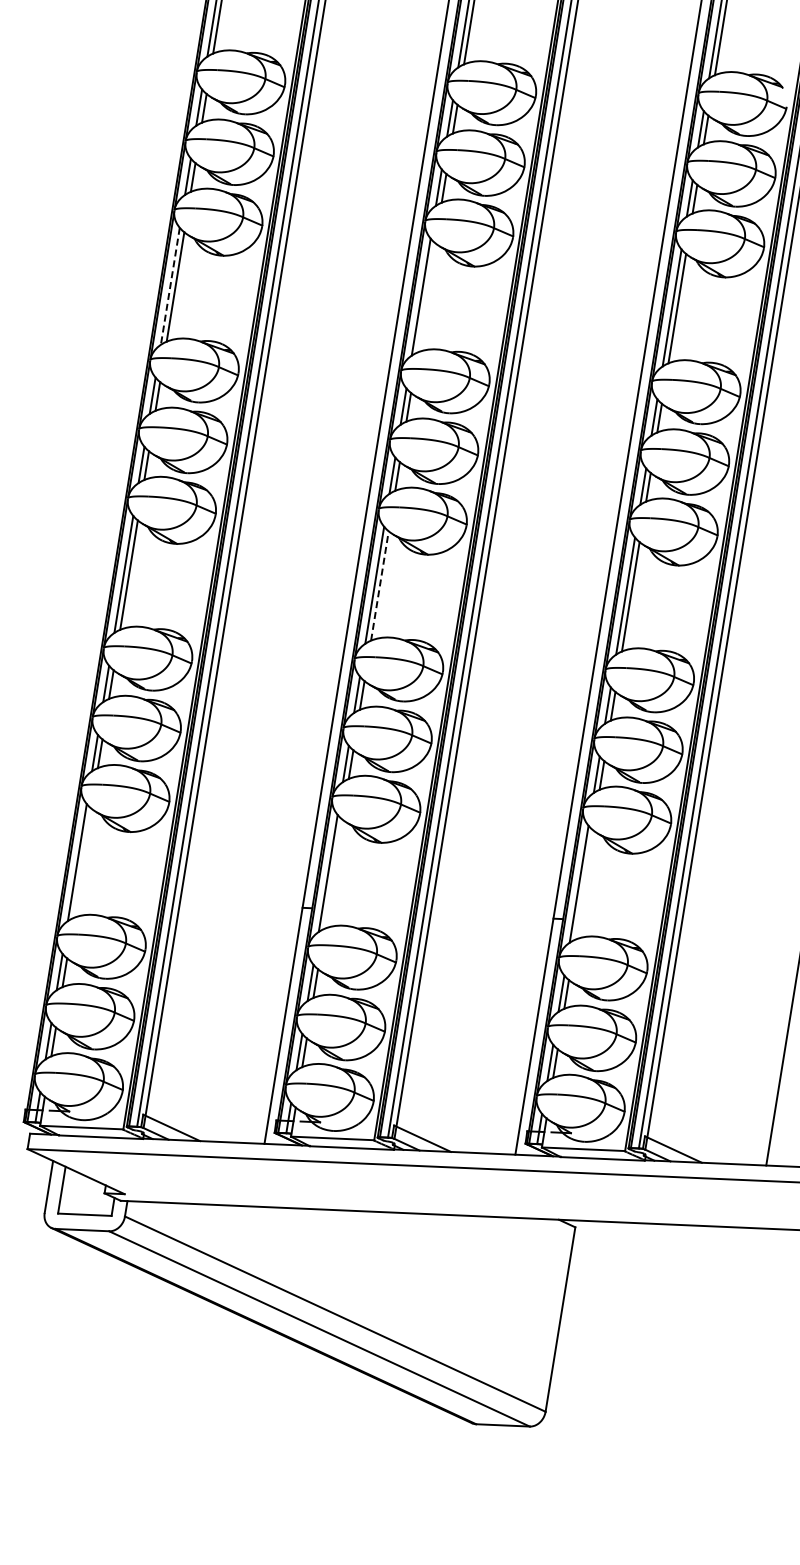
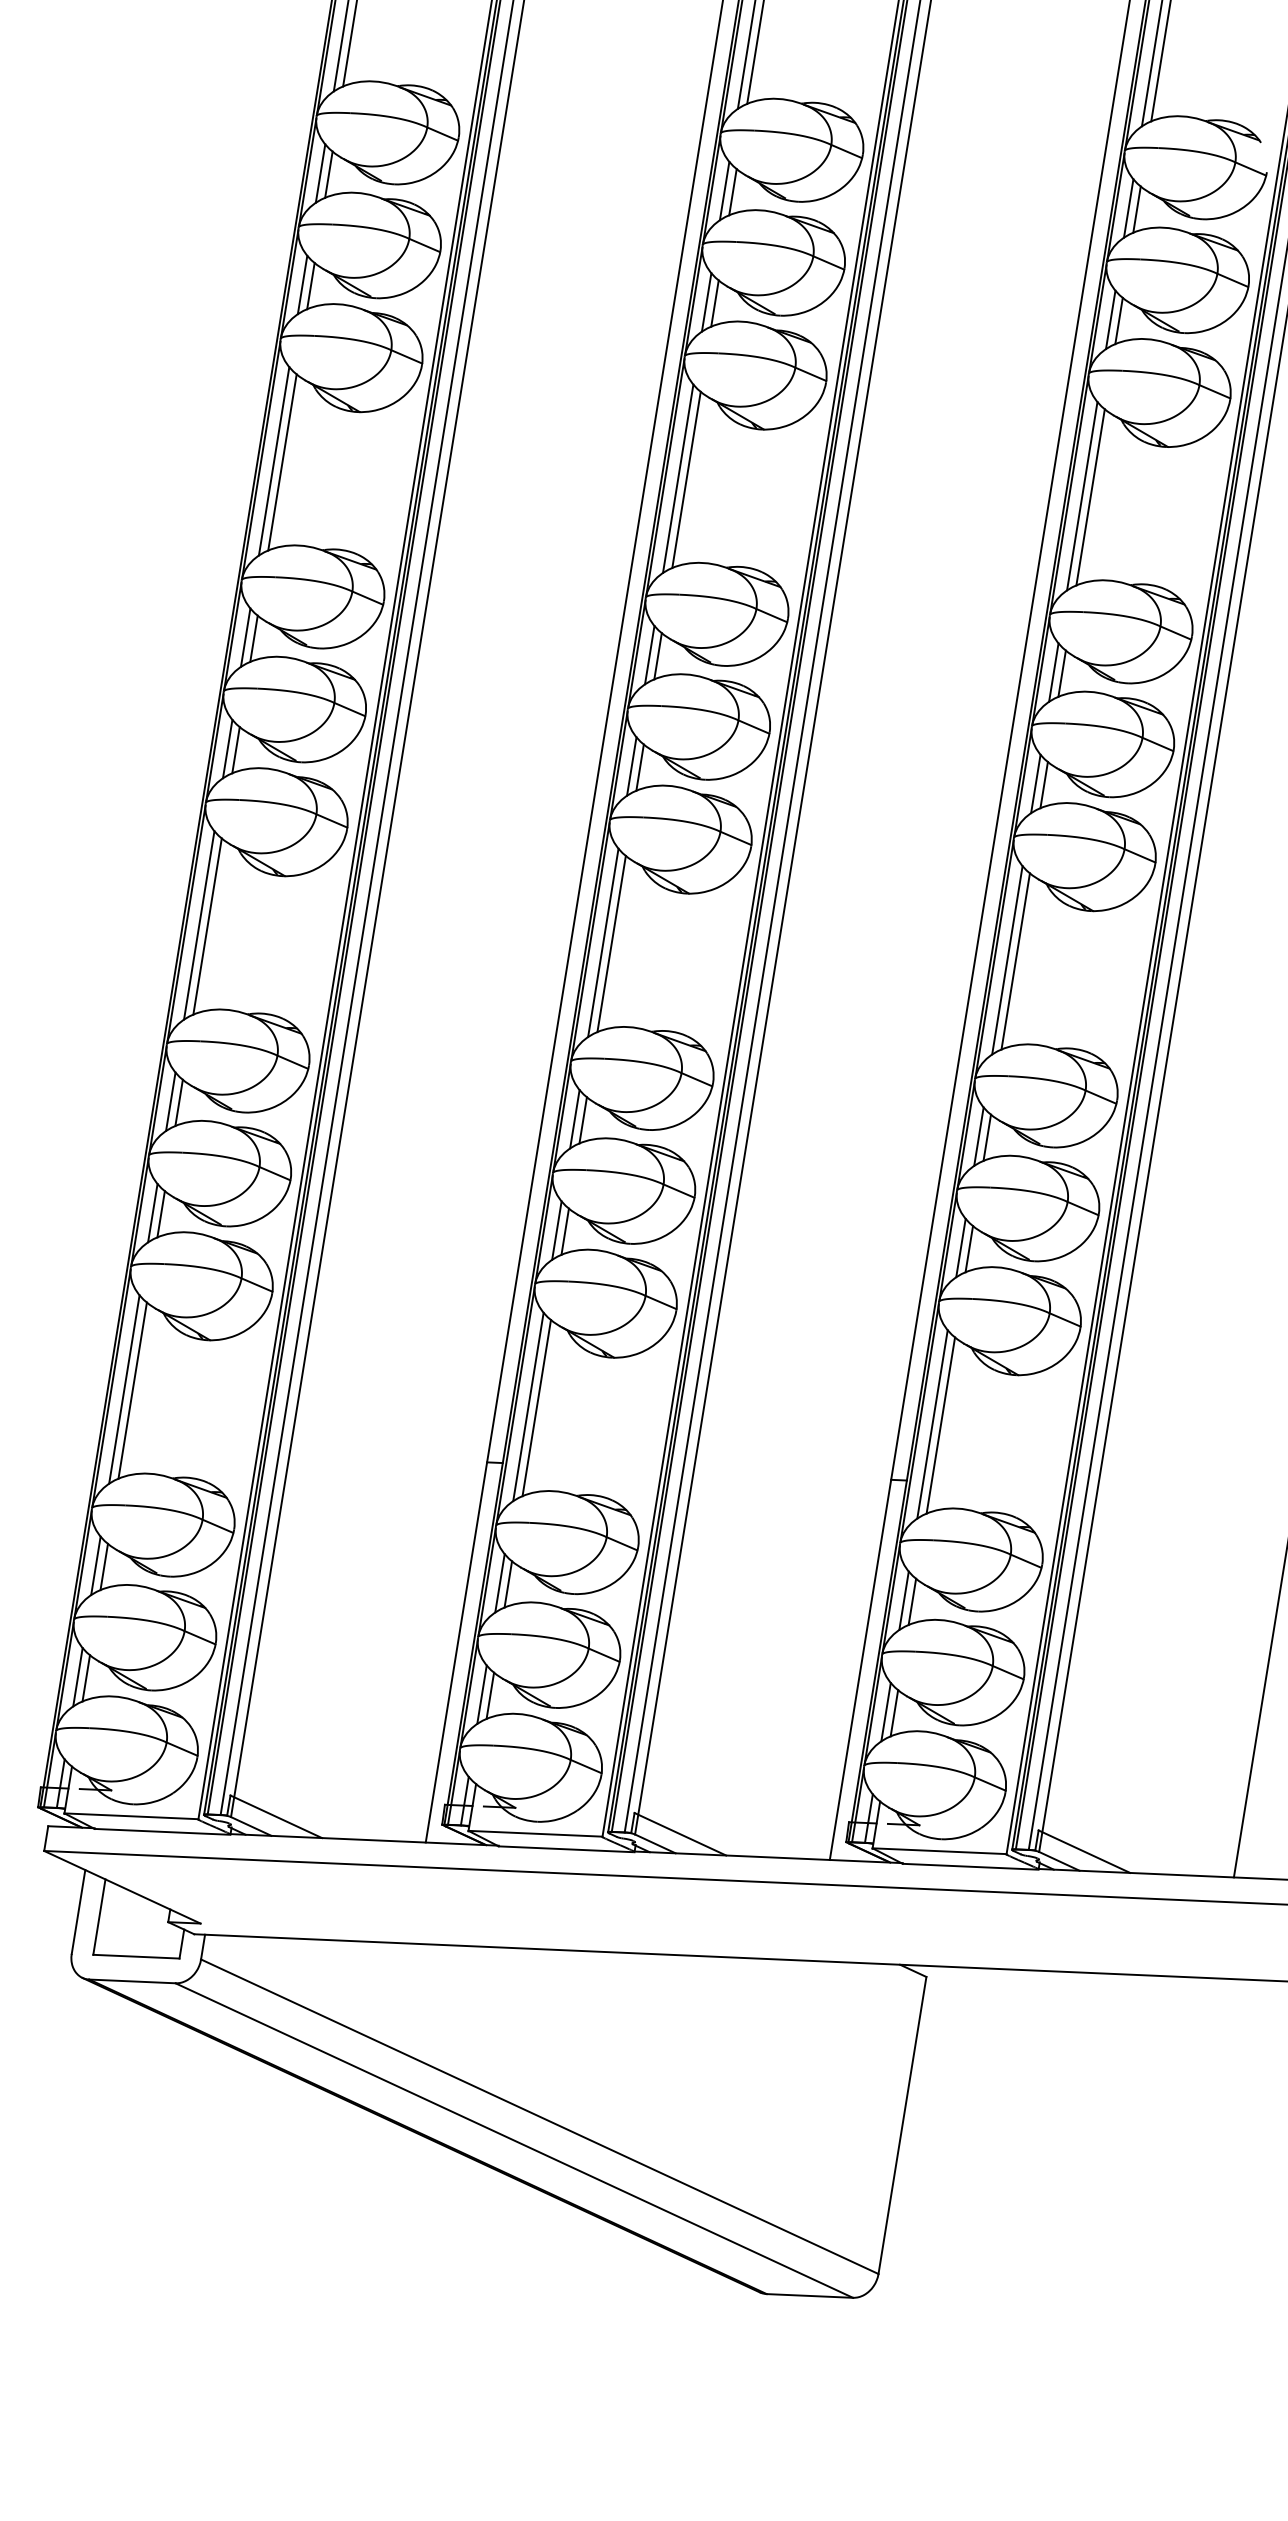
line: (170, 286) -> (274, 461), dashed -> solid
line: (426, 297) -> (686, 479), added
line: (379, 585) -> (610, 943), dashed -> solid
line: (82, 863) -> (132, 1390), added
line: (333, 873) -> (536, 1407), added
line: (584, 884) -> (941, 1424), added

